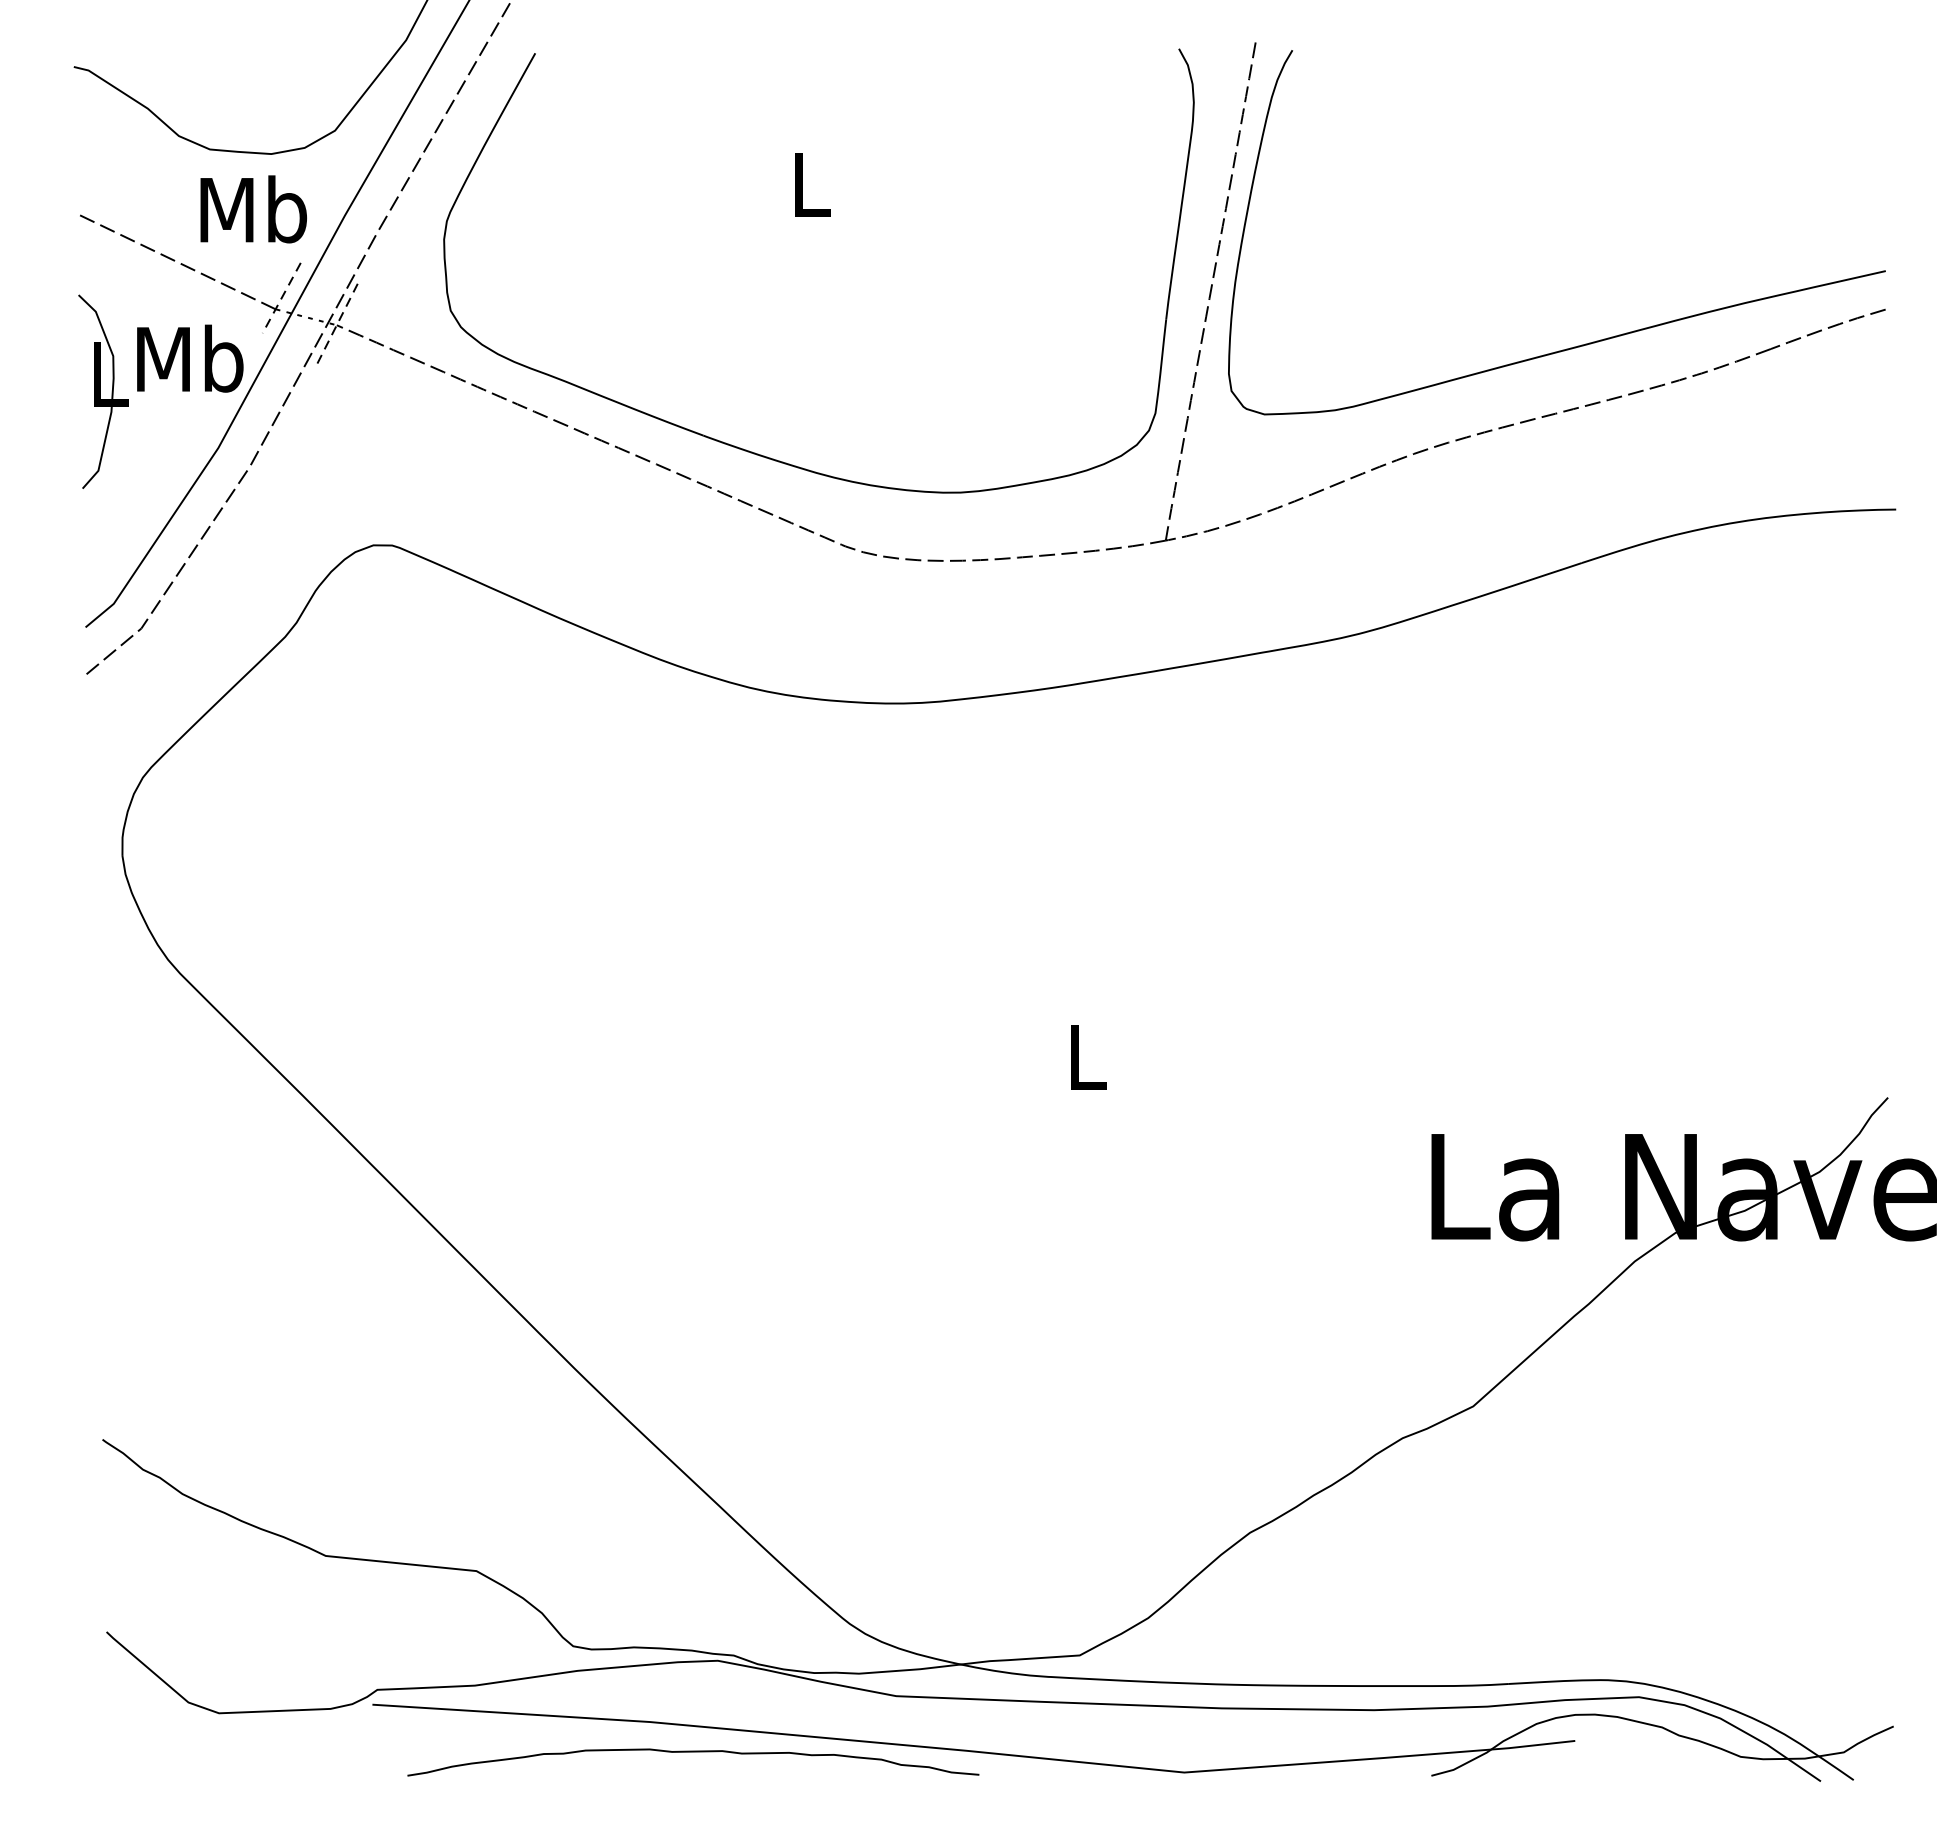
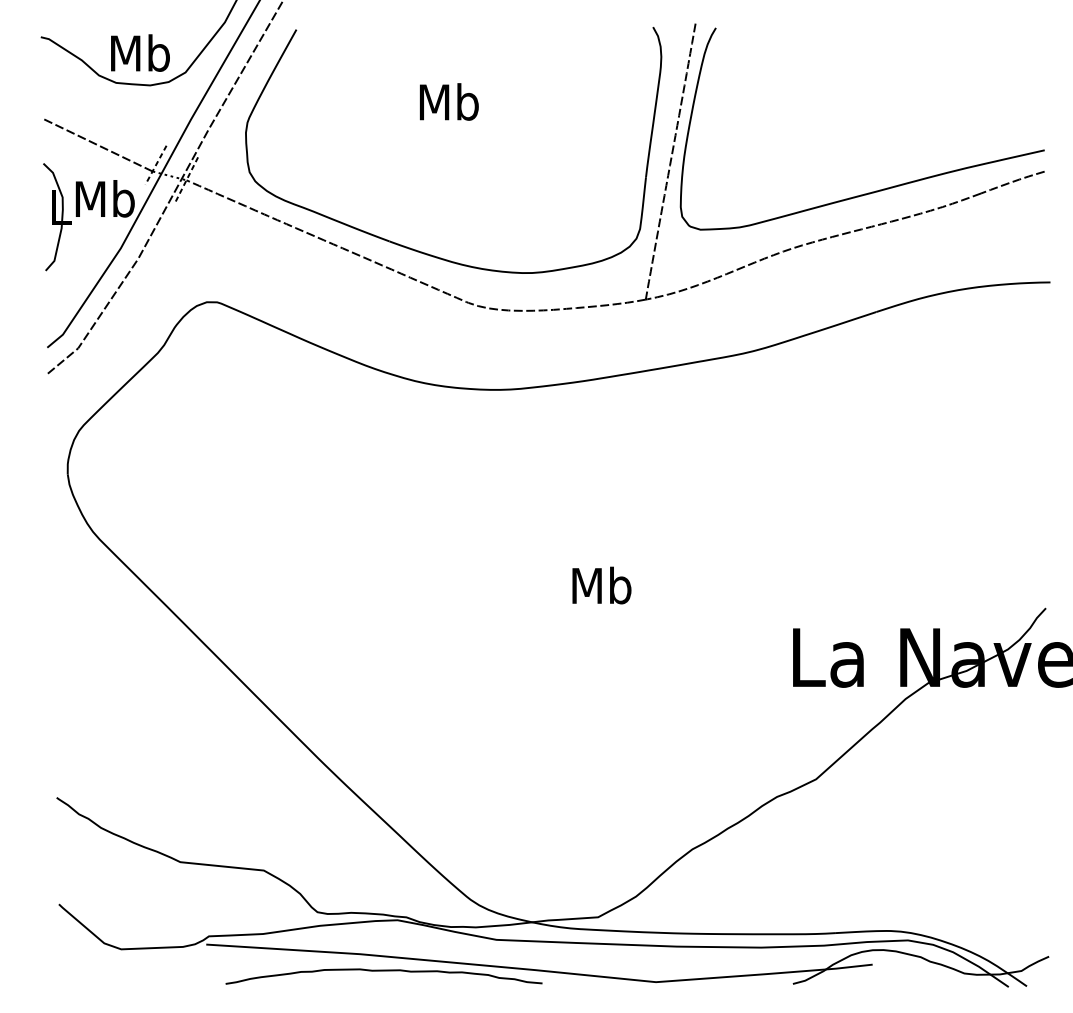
text: (809, 183) -> (448, 101), L -> Mb
text: (253, 208) -> (140, 52), moved
text: (1085, 1056) -> (601, 585), L -> Mb

